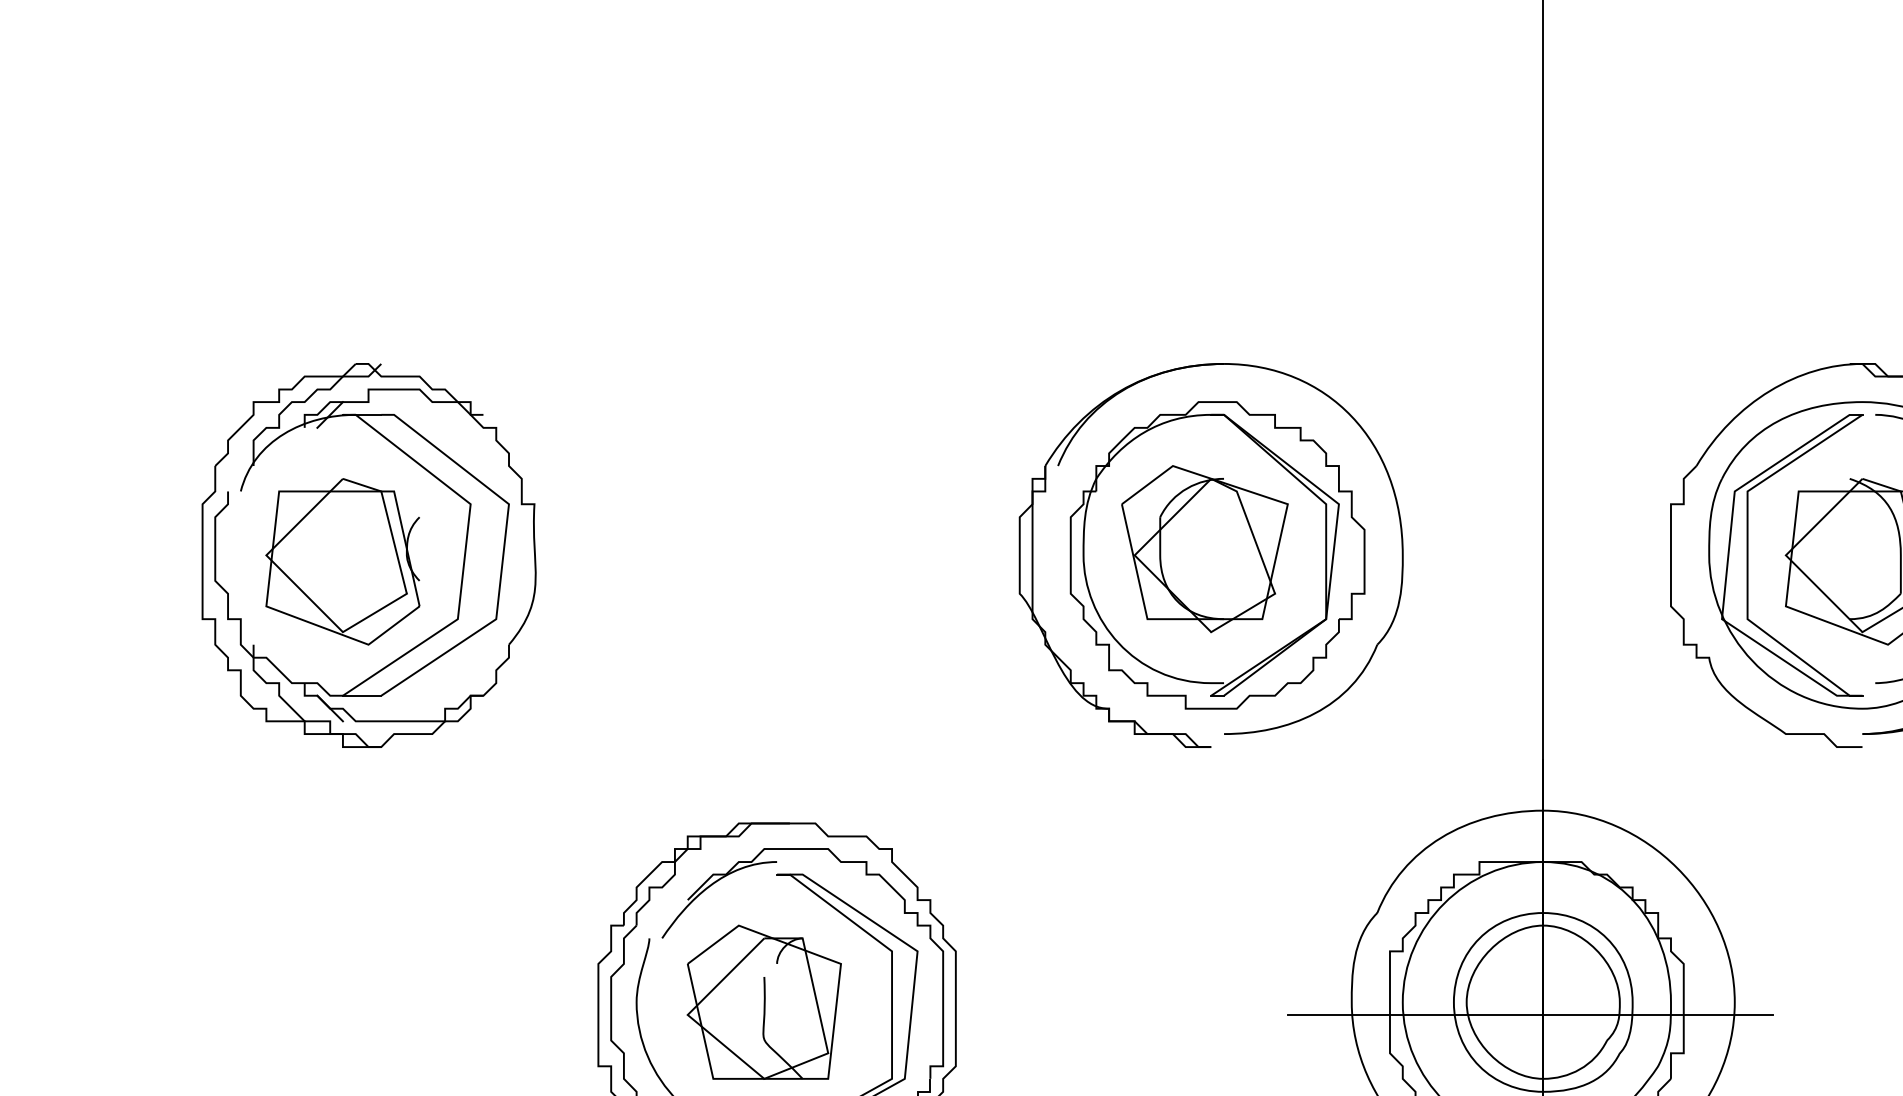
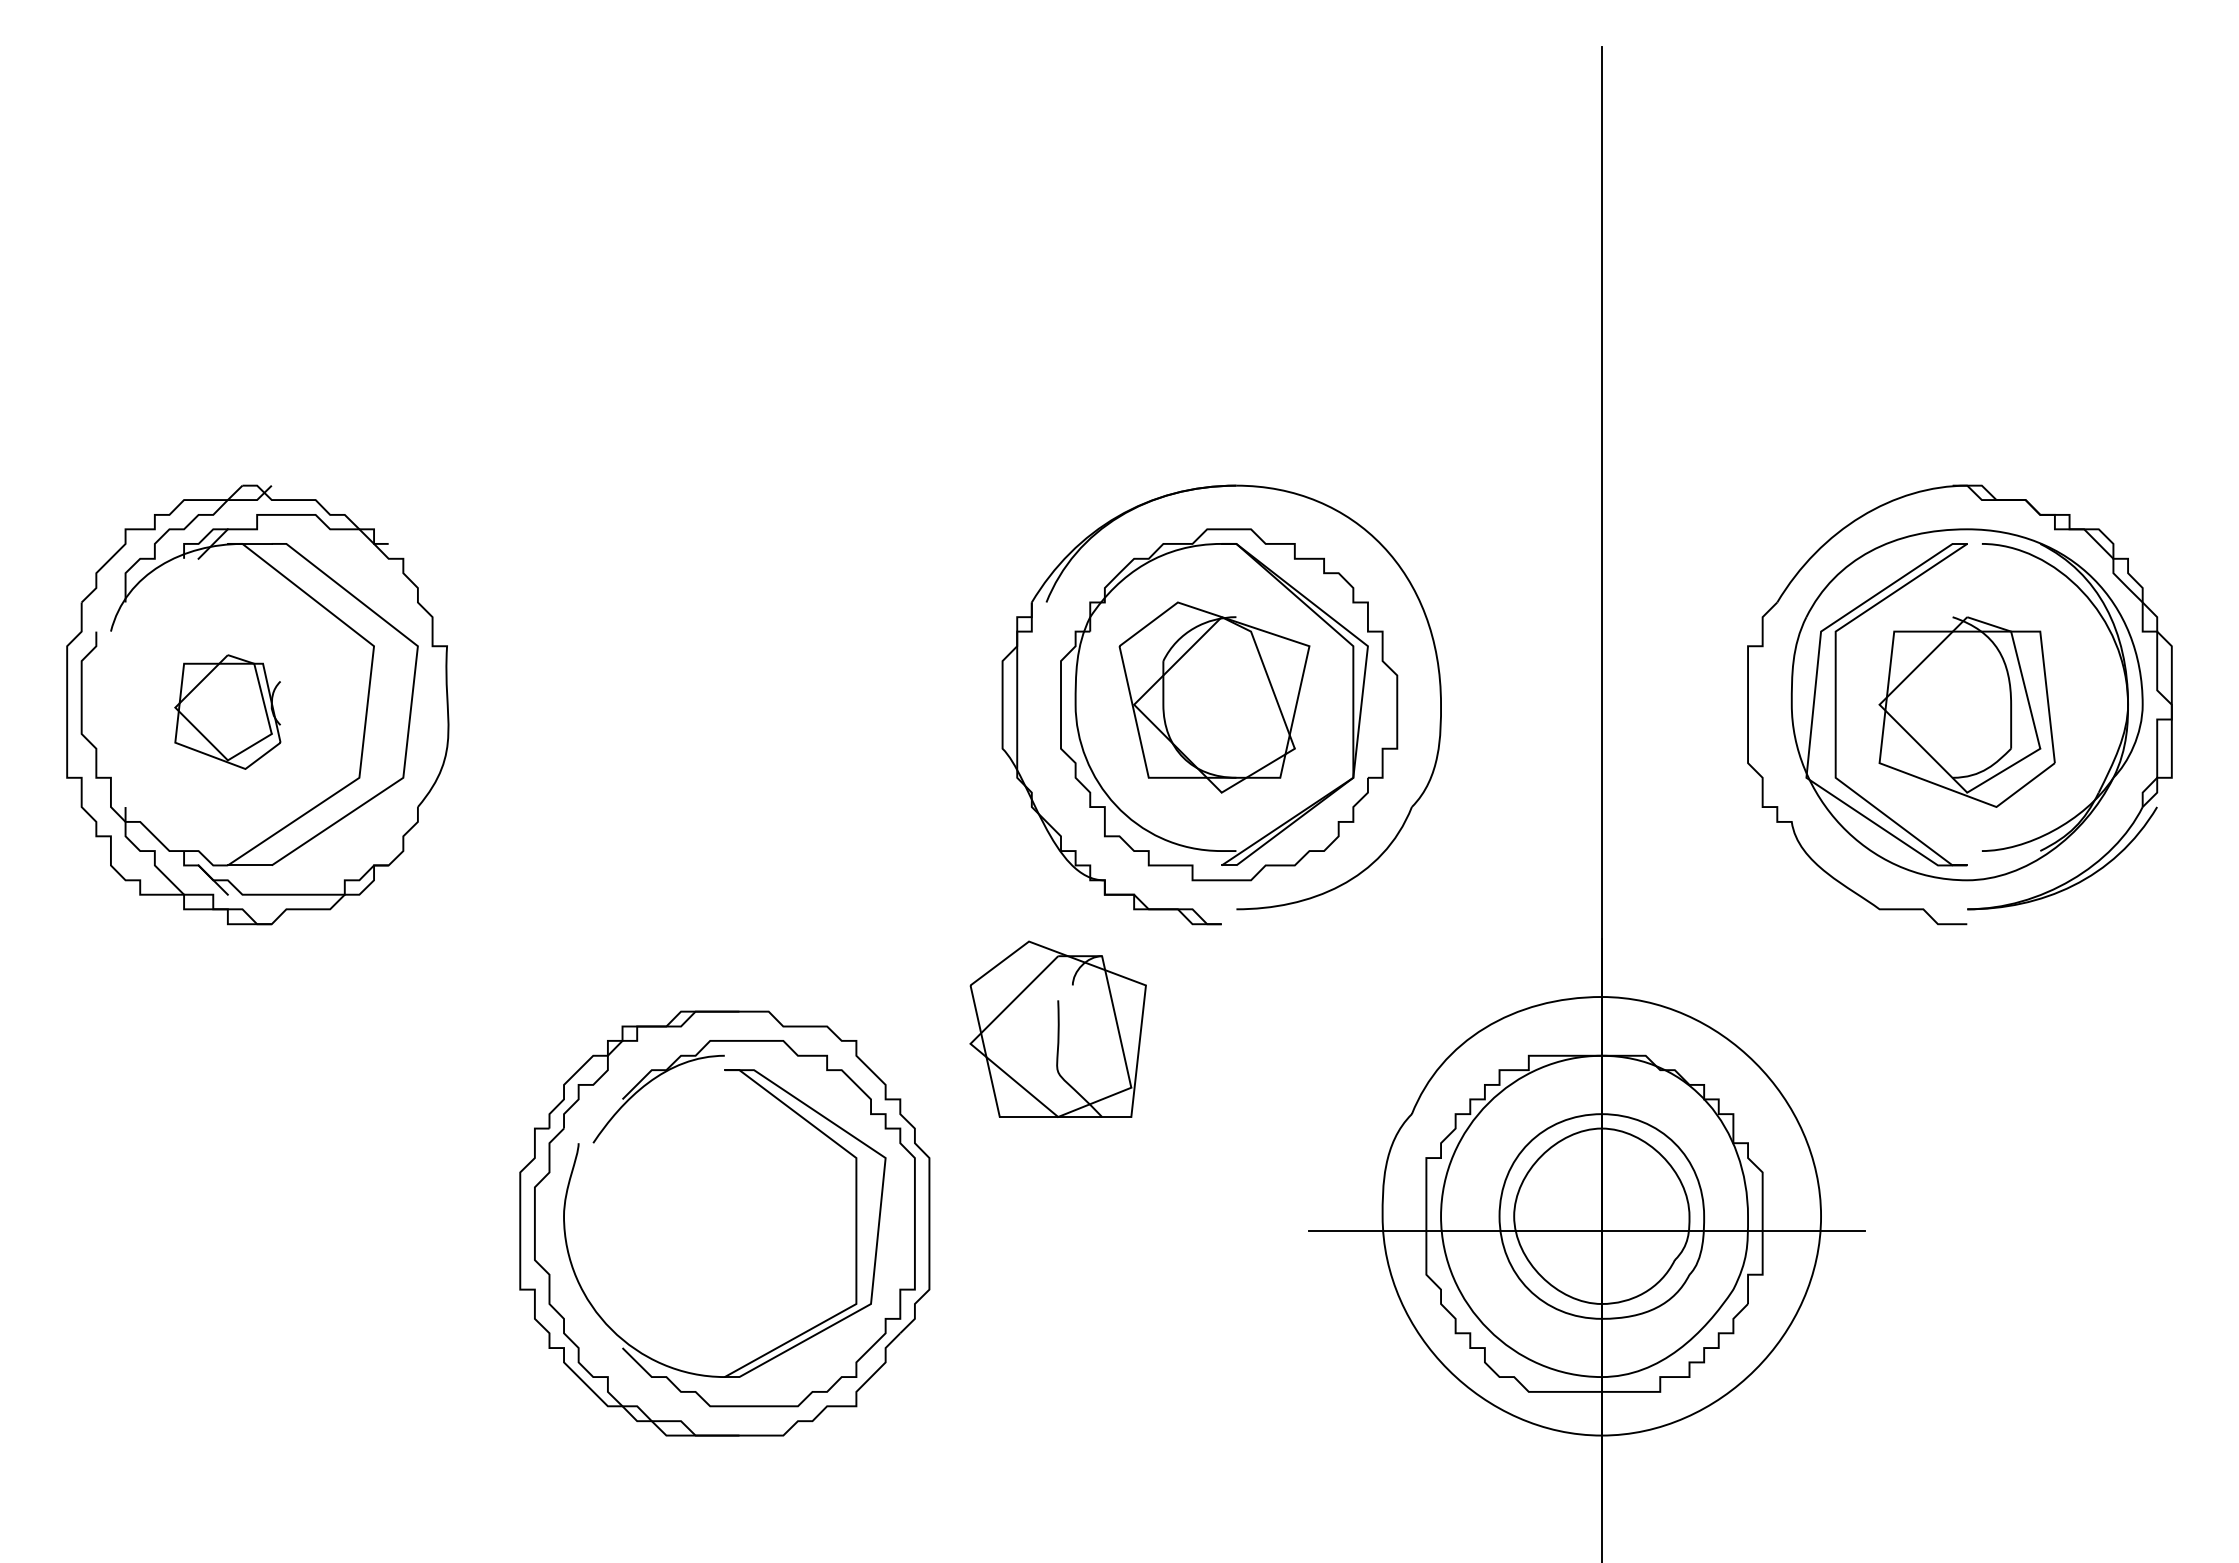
part: (342, 561) -> (227, 711), size x0.6
part: (763, 1001) -> (1057, 1028), moved

